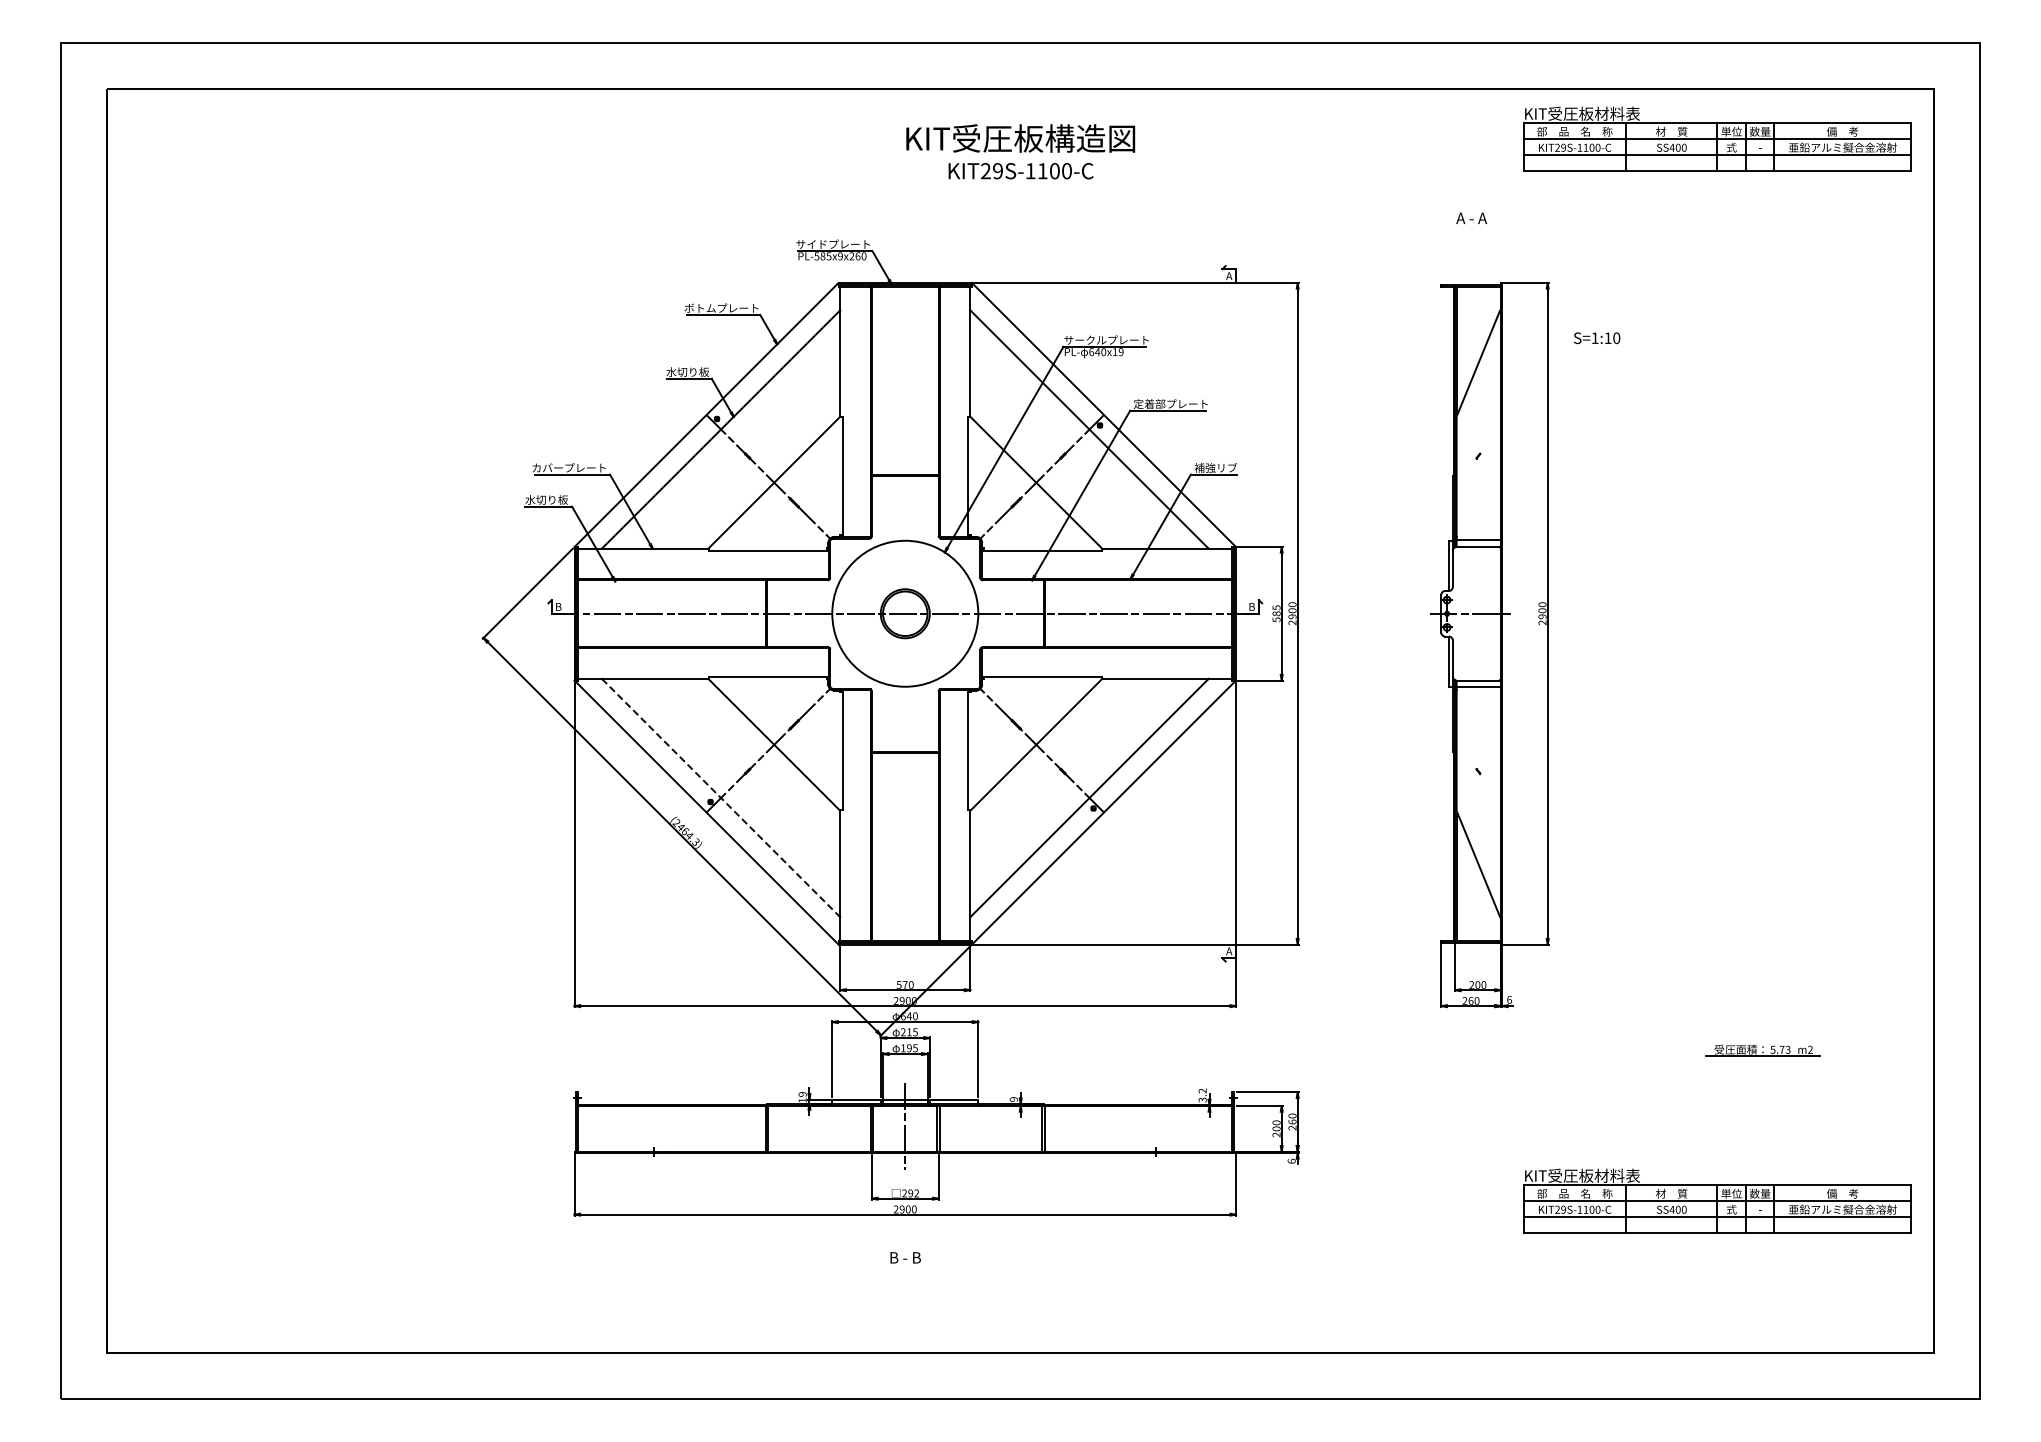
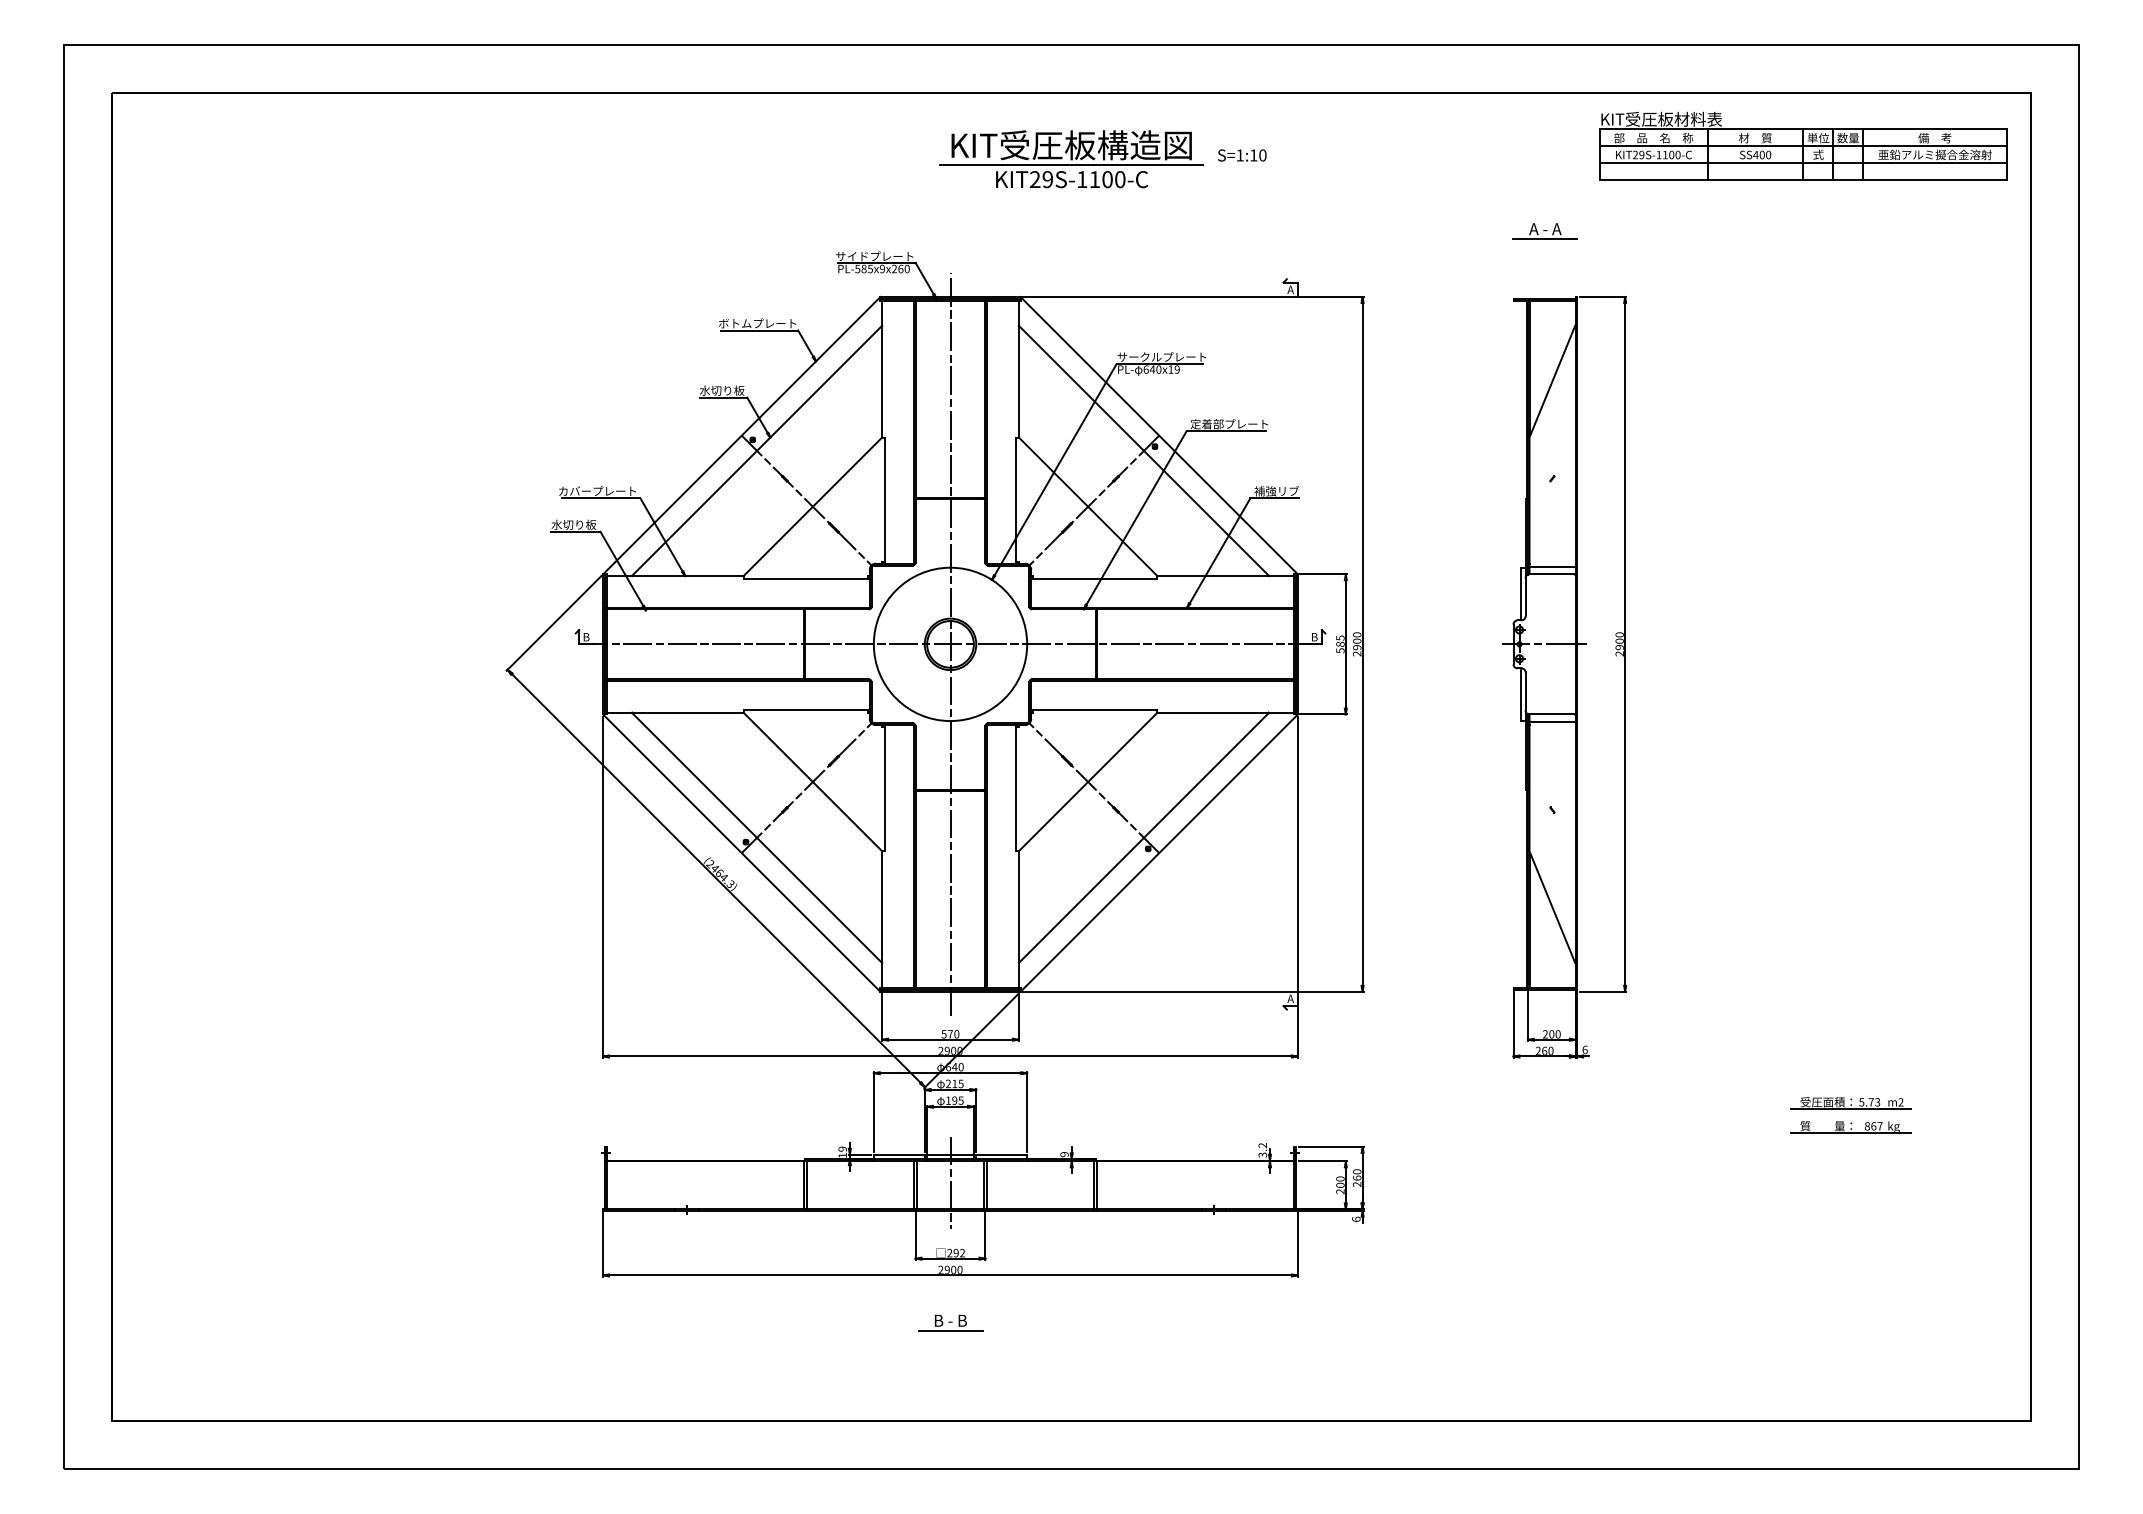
line: (1020, 157) -> (1071, 165), added
line: (1471, 227) -> (1545, 238), added
text: (1597, 338) -> (1242, 155), moved
line: (905, 613) -> (950, 644), added
line: (721, 798) -> (757, 838), dashed -> solid
part: (1762, 1073) -> (1850, 1127), added
part: (1717, 1200) -> (1803, 1260), removed
line: (904, 1267) -> (949, 1330), added

